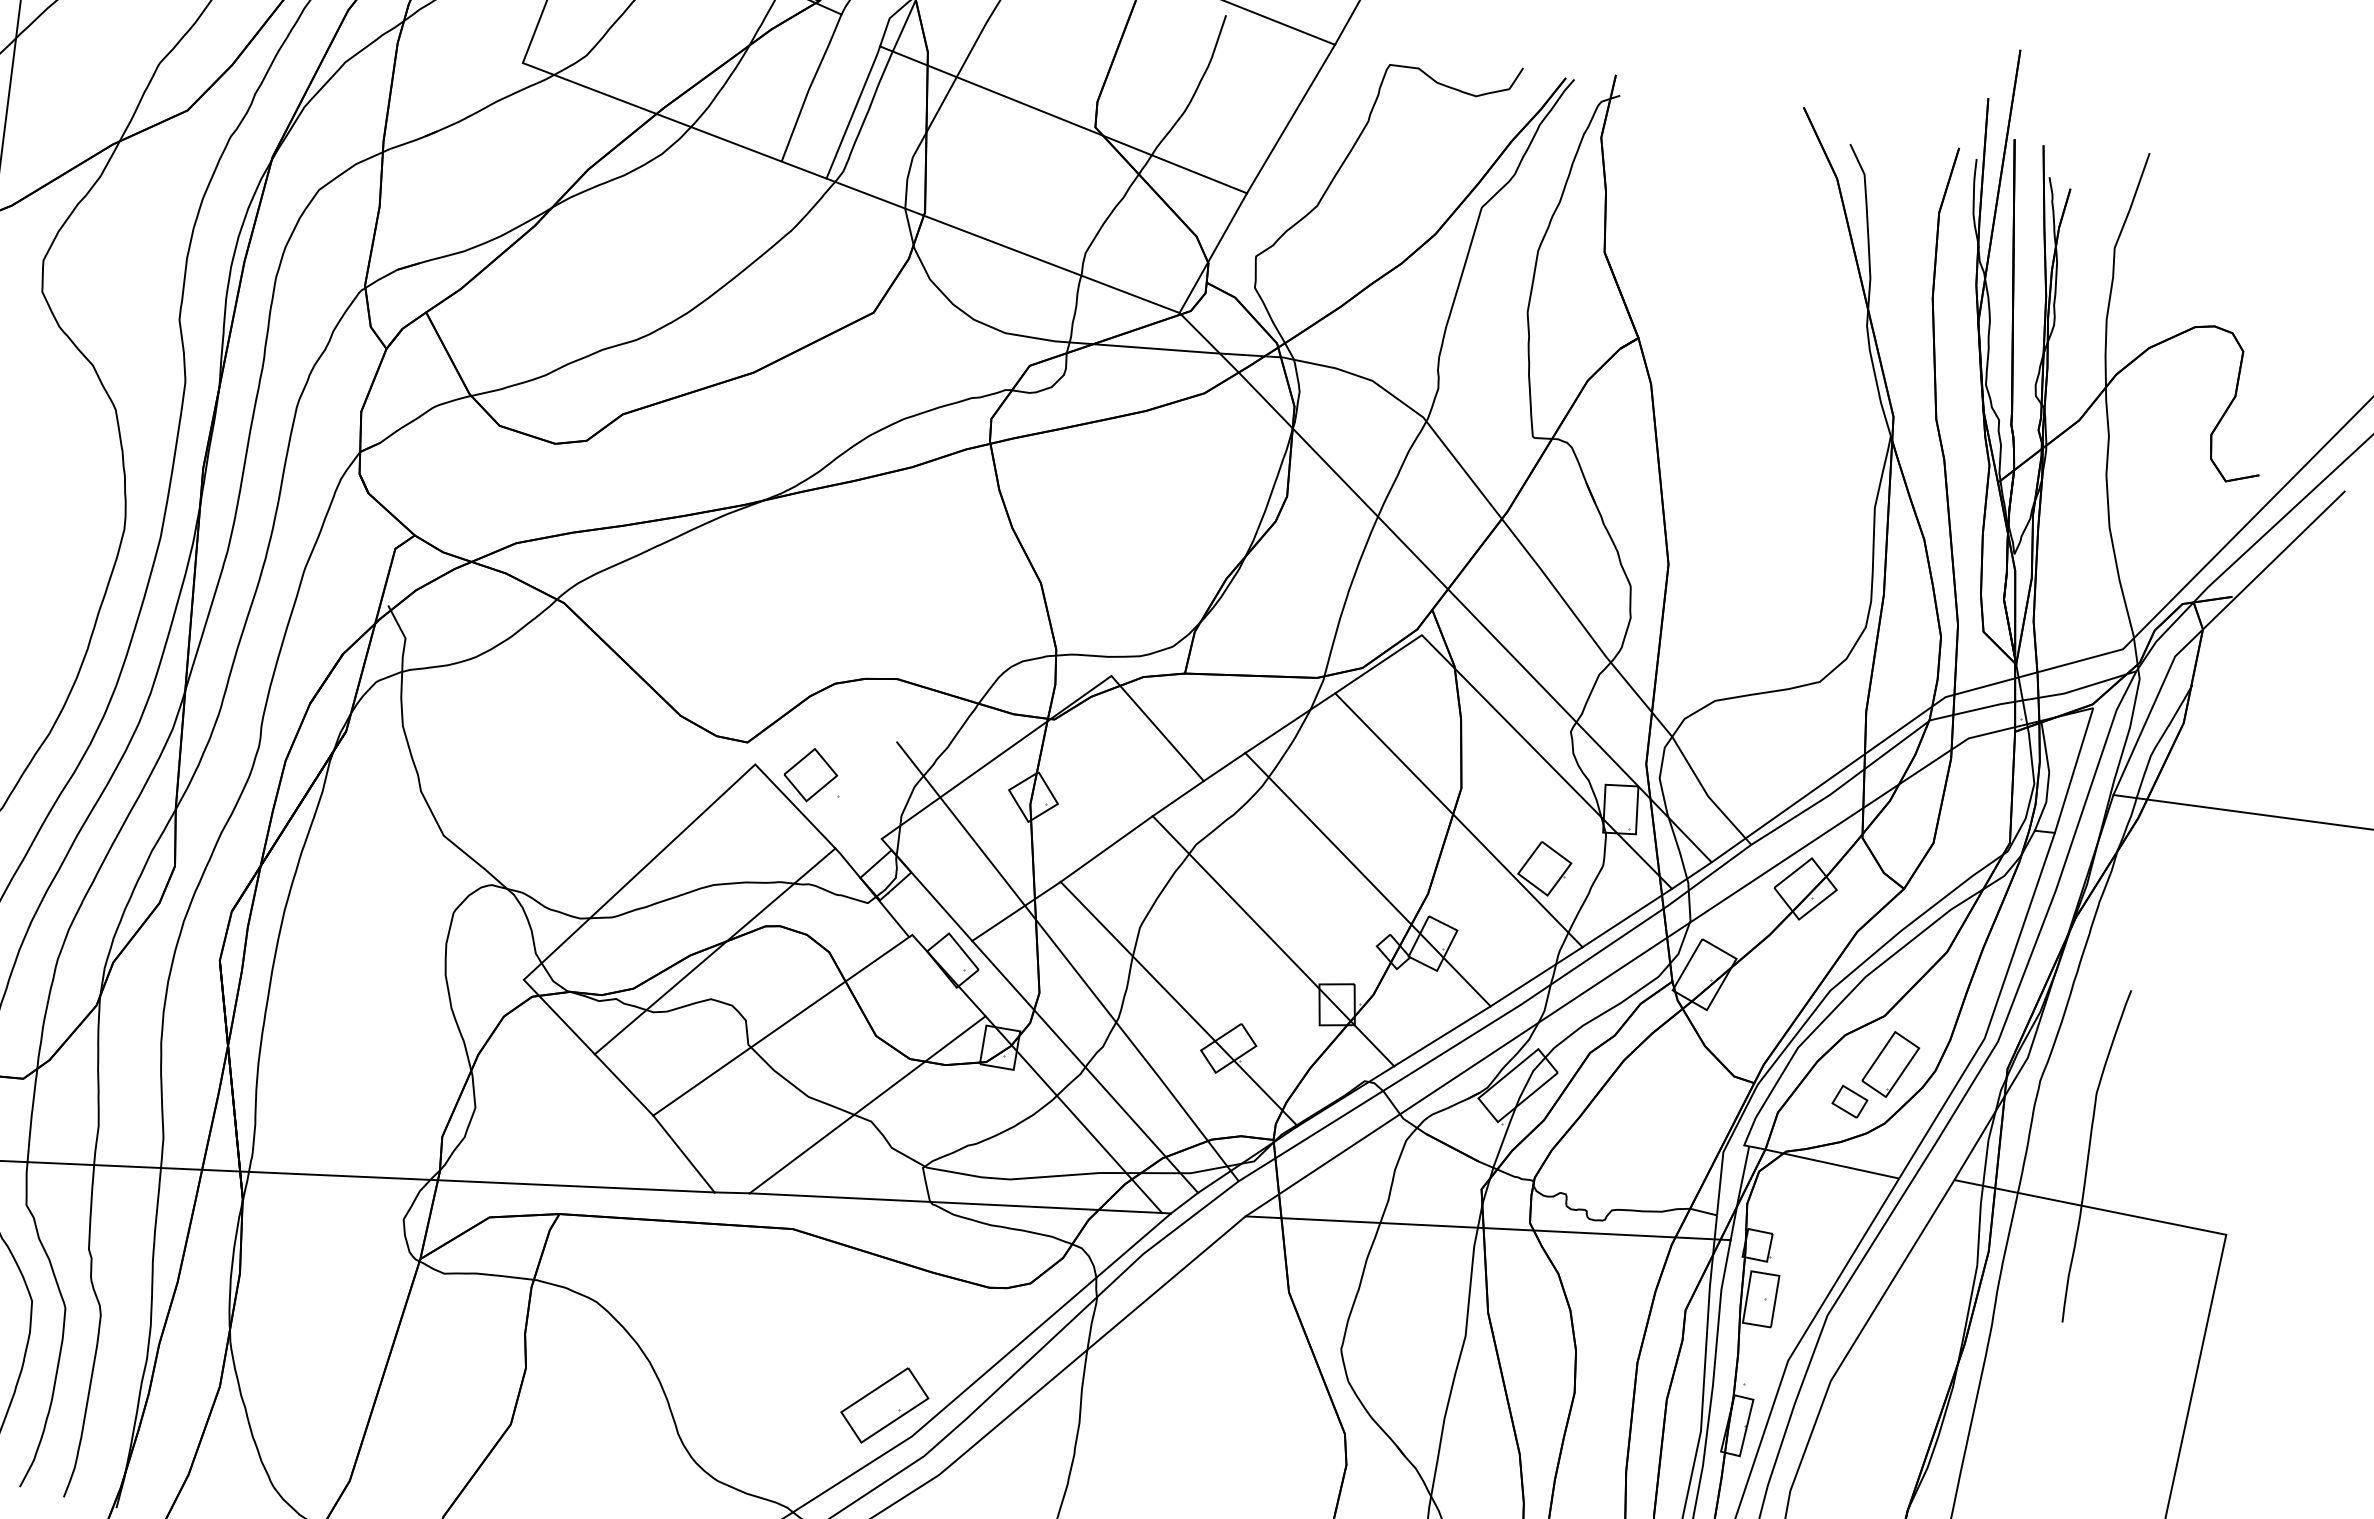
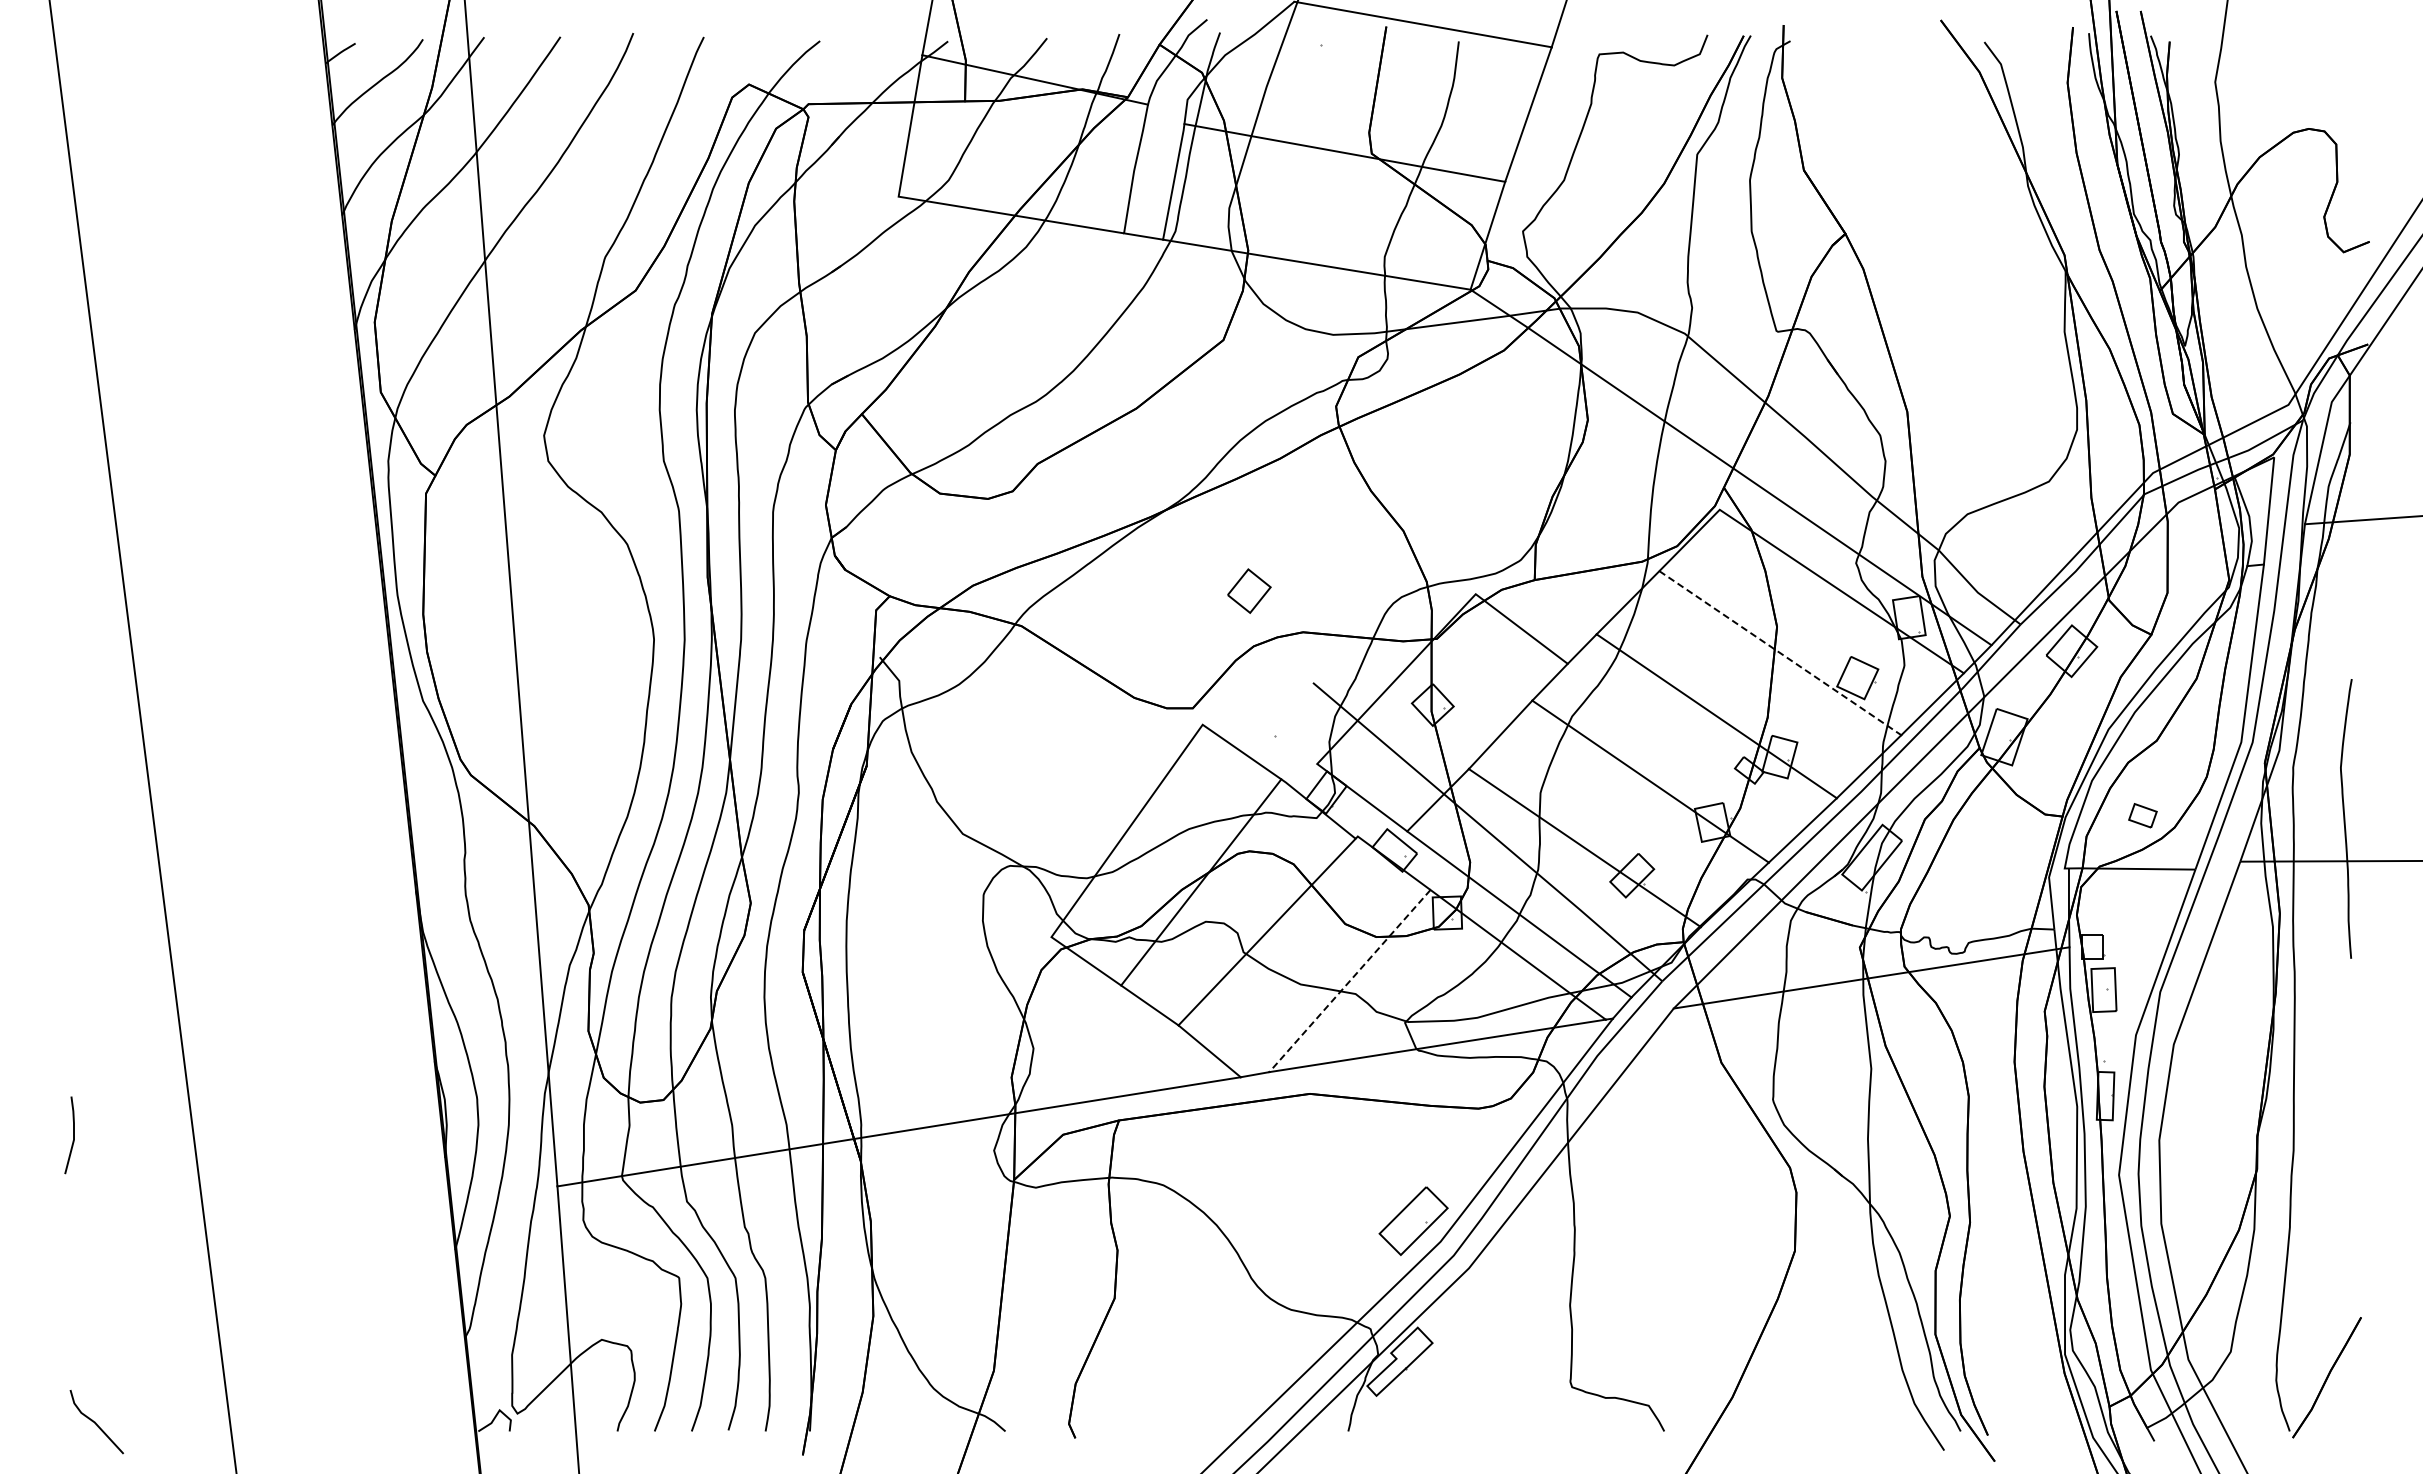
part: (811, 774) -> (1249, 590), moved
line: (1458, 820) -> (1780, 653), solid -> dashed
part: (1890, 1064) -> (2169, 778), removed
line: (867, 1105) -> (1349, 981), solid -> dashed

